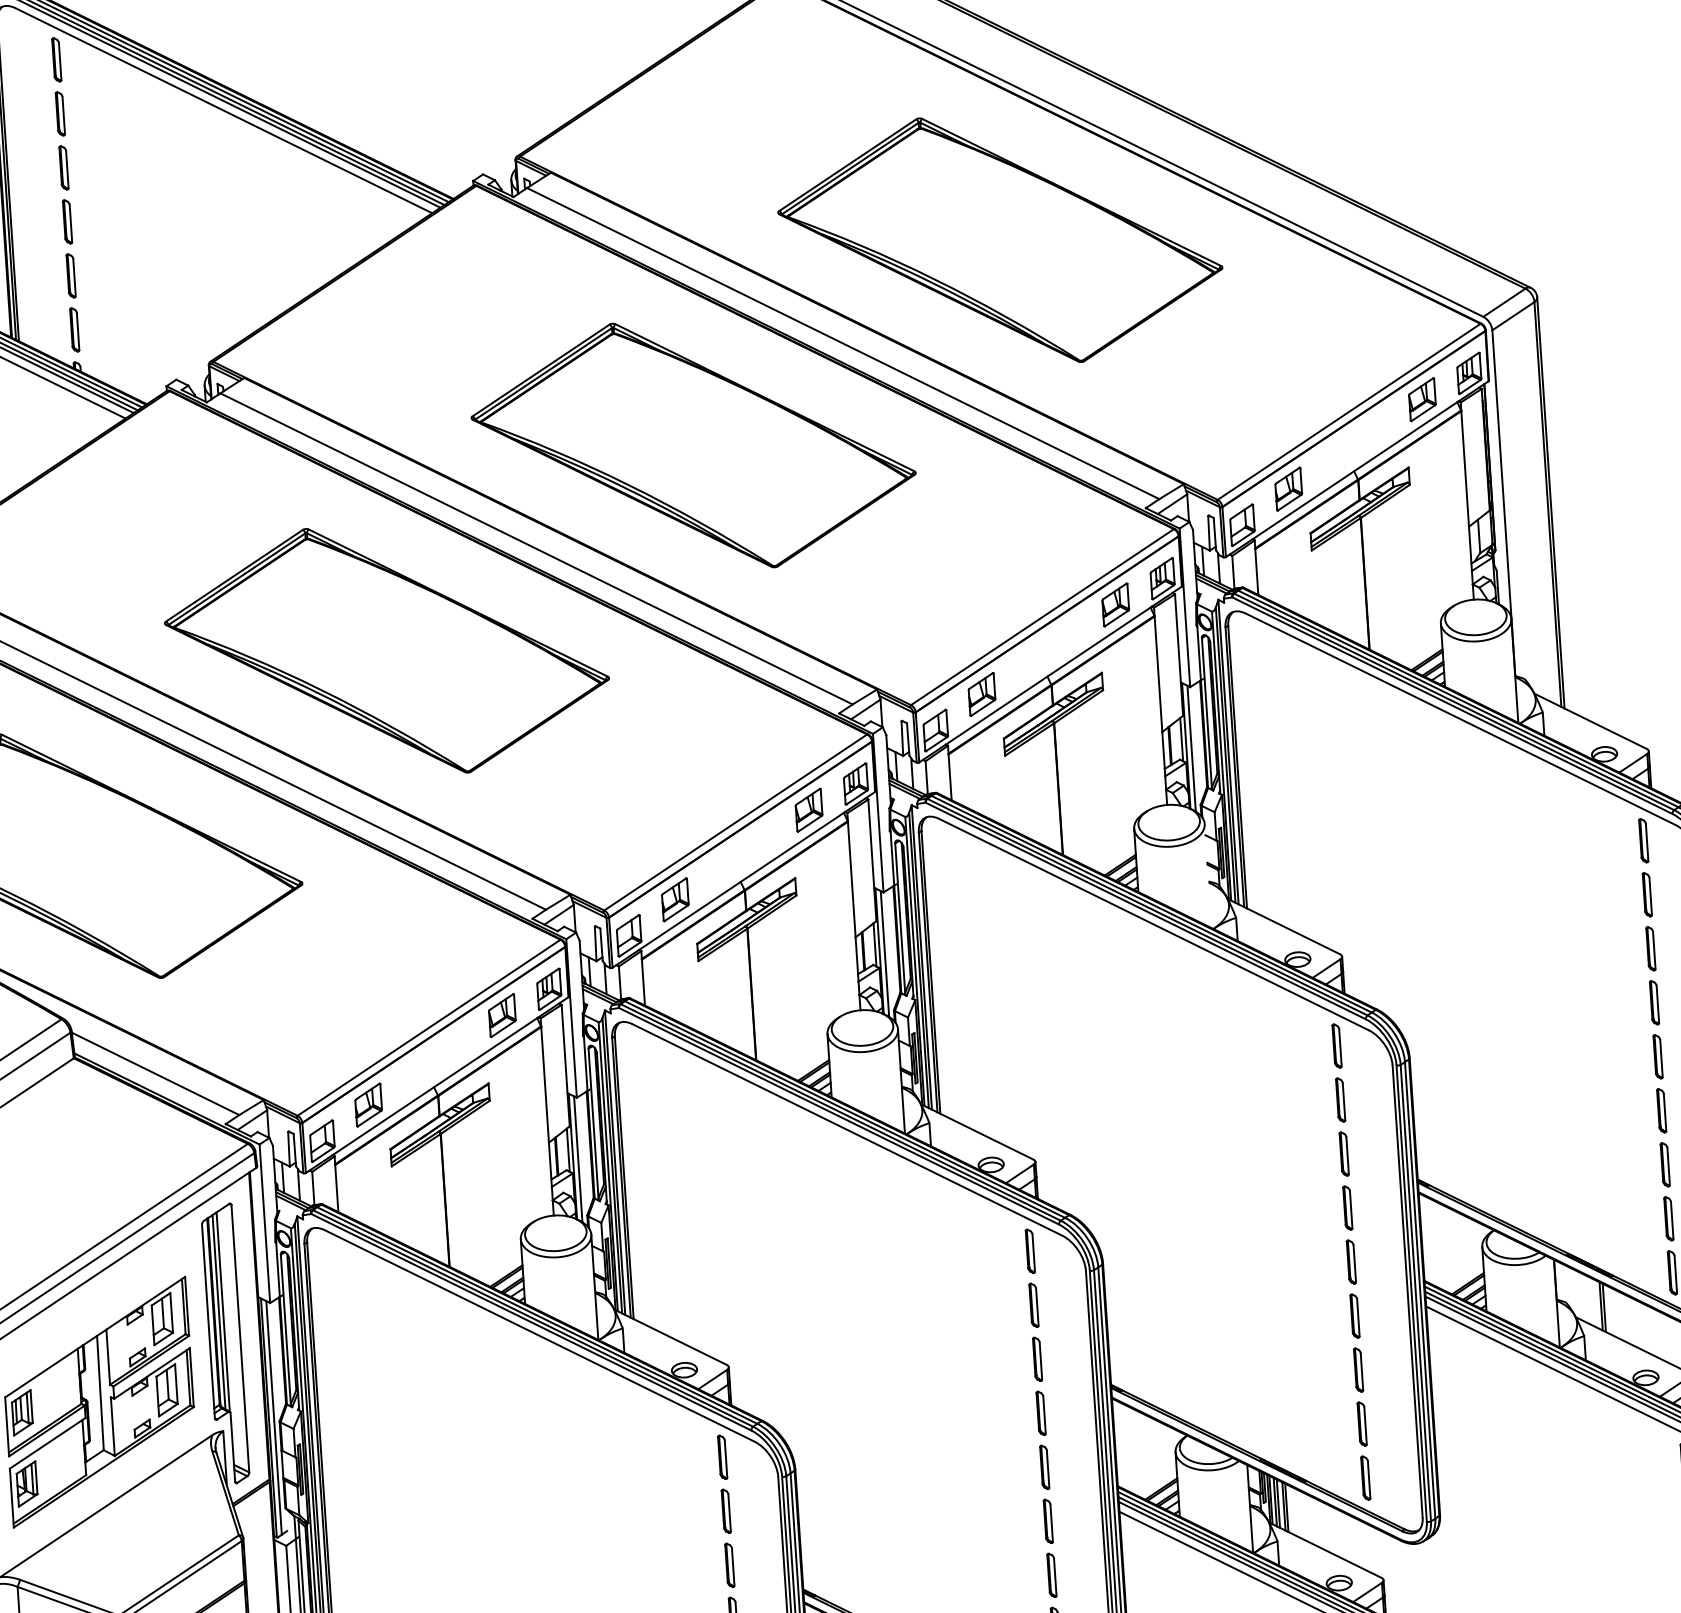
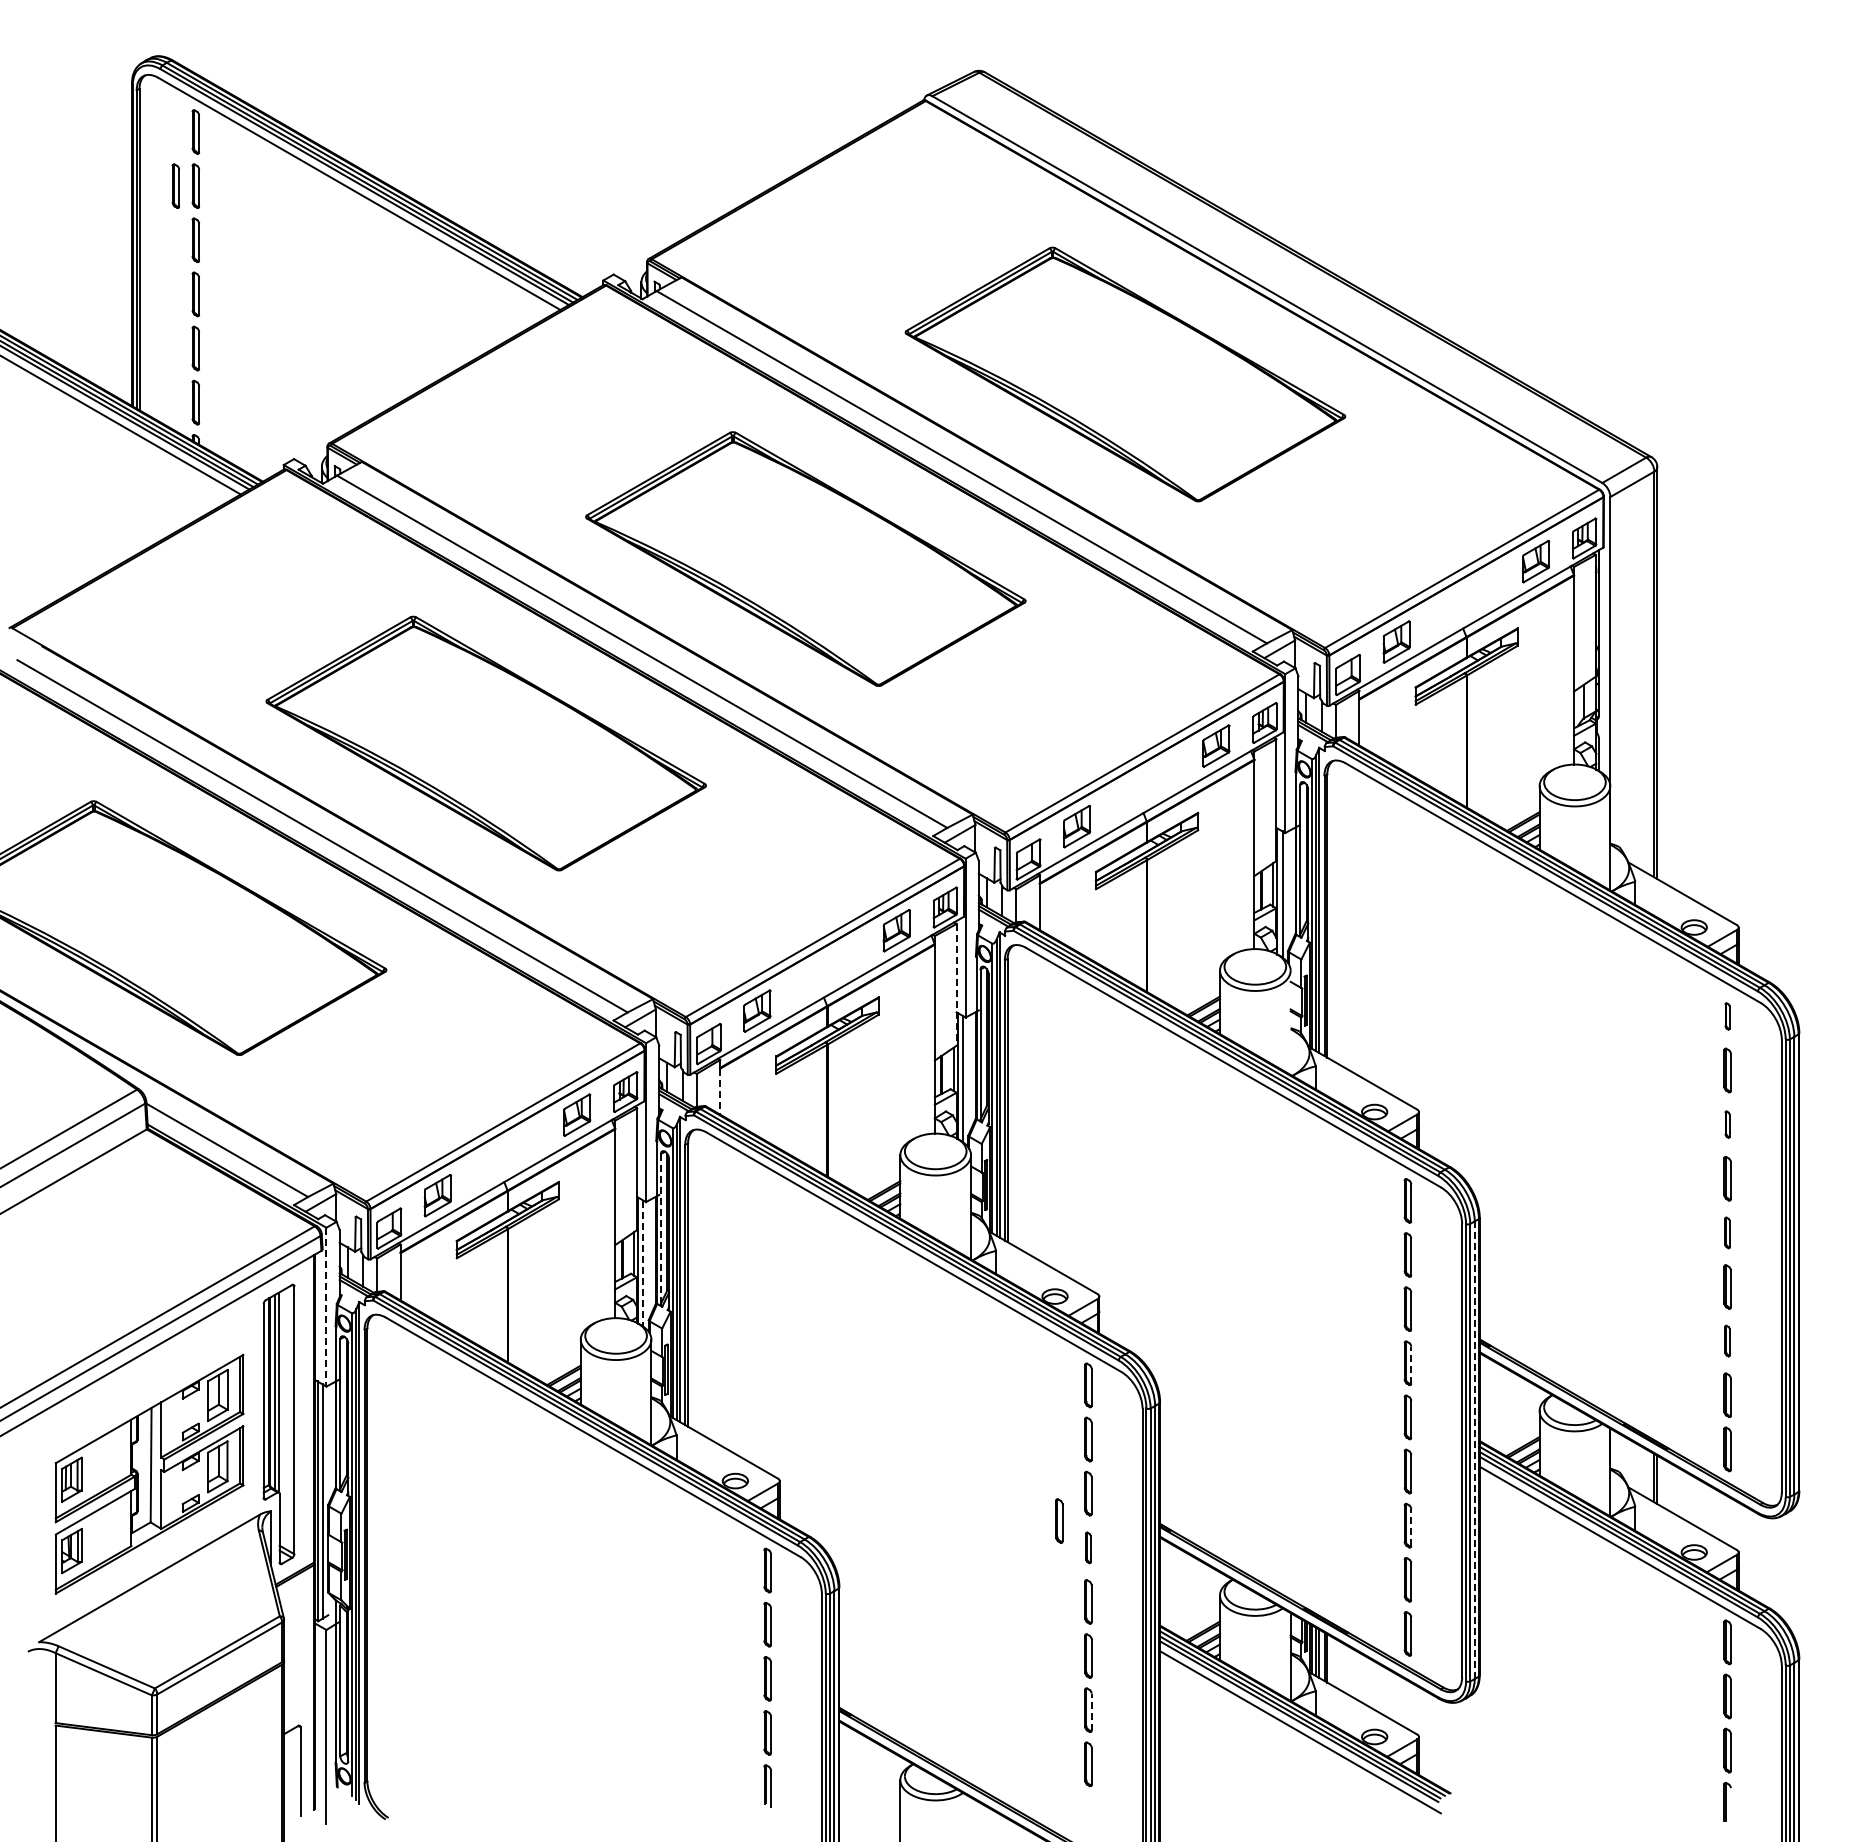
part: (39, 114) -> (175, 185), added
part: (1643, 840) -> (1727, 1016), size x0.6
line: (872, 860) -> (956, 984), solid -> dashed
part: (1650, 948) -> (1727, 1124), size x0.6
line: (643, 982) -> (720, 1091), solid -> dashed
part: (1657, 1056) -> (1727, 1232), size x0.7
line: (594, 1123) -> (661, 1228), solid -> dashed
line: (578, 1160) -> (643, 1264), solid -> dashed
part: (1665, 1164) -> (1727, 1340), size x0.7
line: (1351, 1209) -> (1411, 1364), solid -> dashed
line: (264, 1224) -> (326, 1307), solid -> dashed
line: (1419, 1290) -> (1474, 1450), solid -> dashed
line: (1362, 1371) -> (1411, 1527), solid -> dashed
part: (1010, 1388) -> (1059, 1520), added
part: (1041, 1413) -> (1088, 1547), size x0.7
line: (1055, 1577) -> (1091, 1712), solid -> dashed

